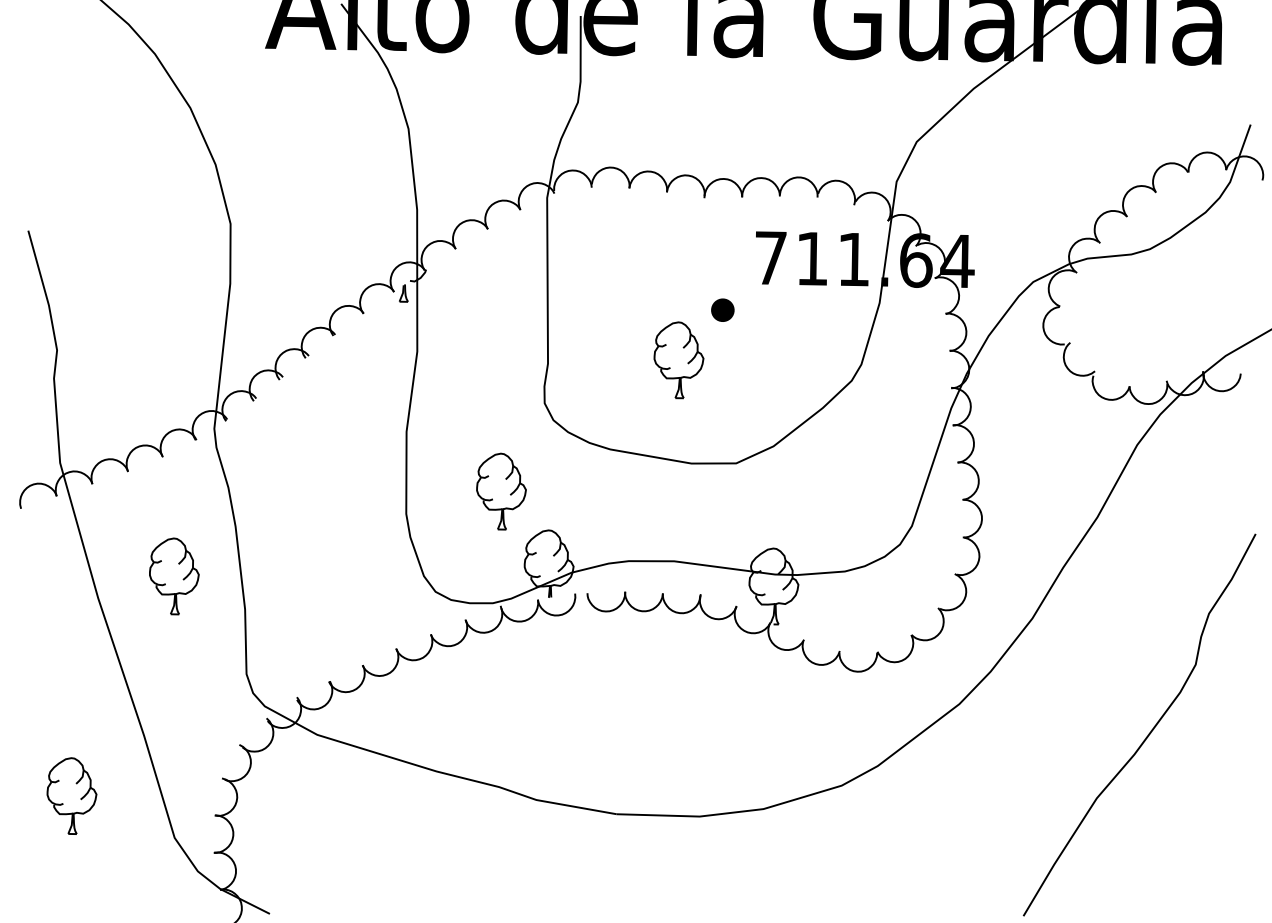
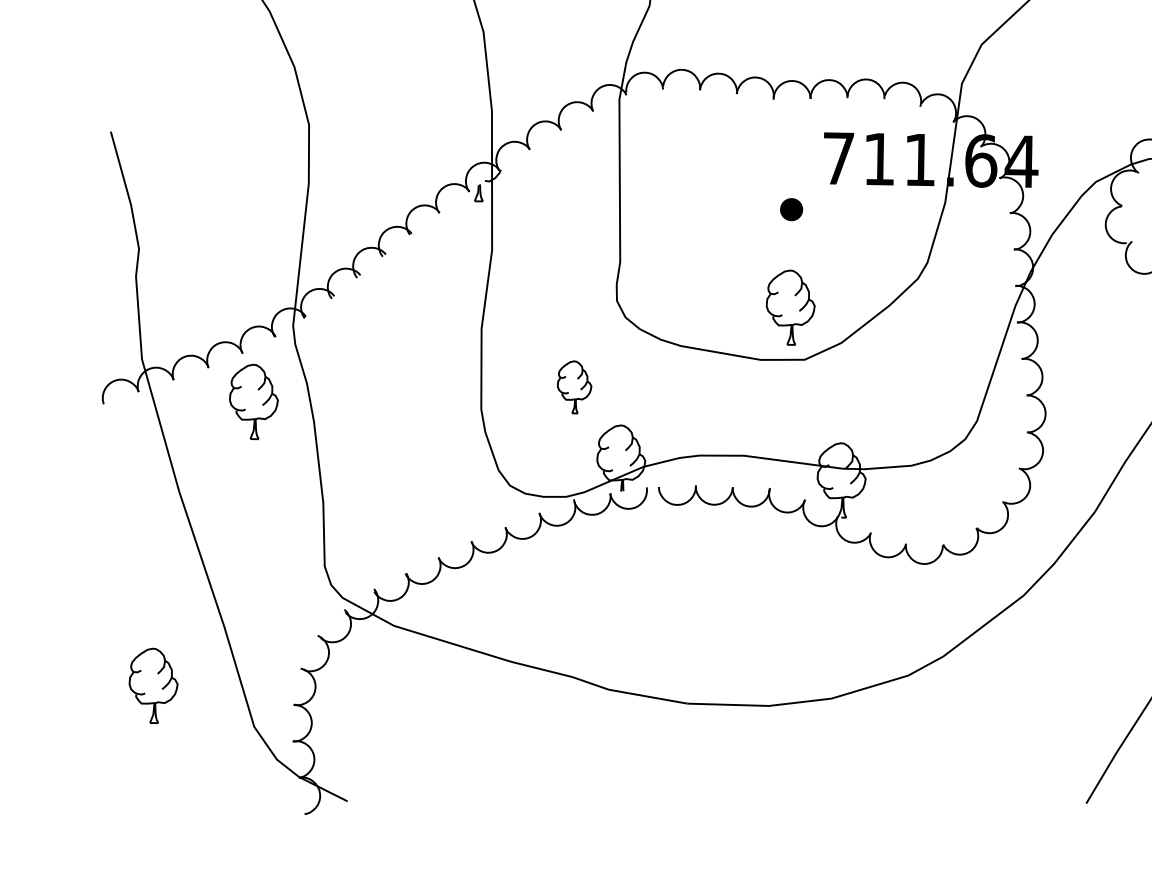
part: (678, 360) -> (790, 307), moved
part: (501, 491) -> (574, 387), size x0.7
part: (174, 576) -> (254, 402), moved

